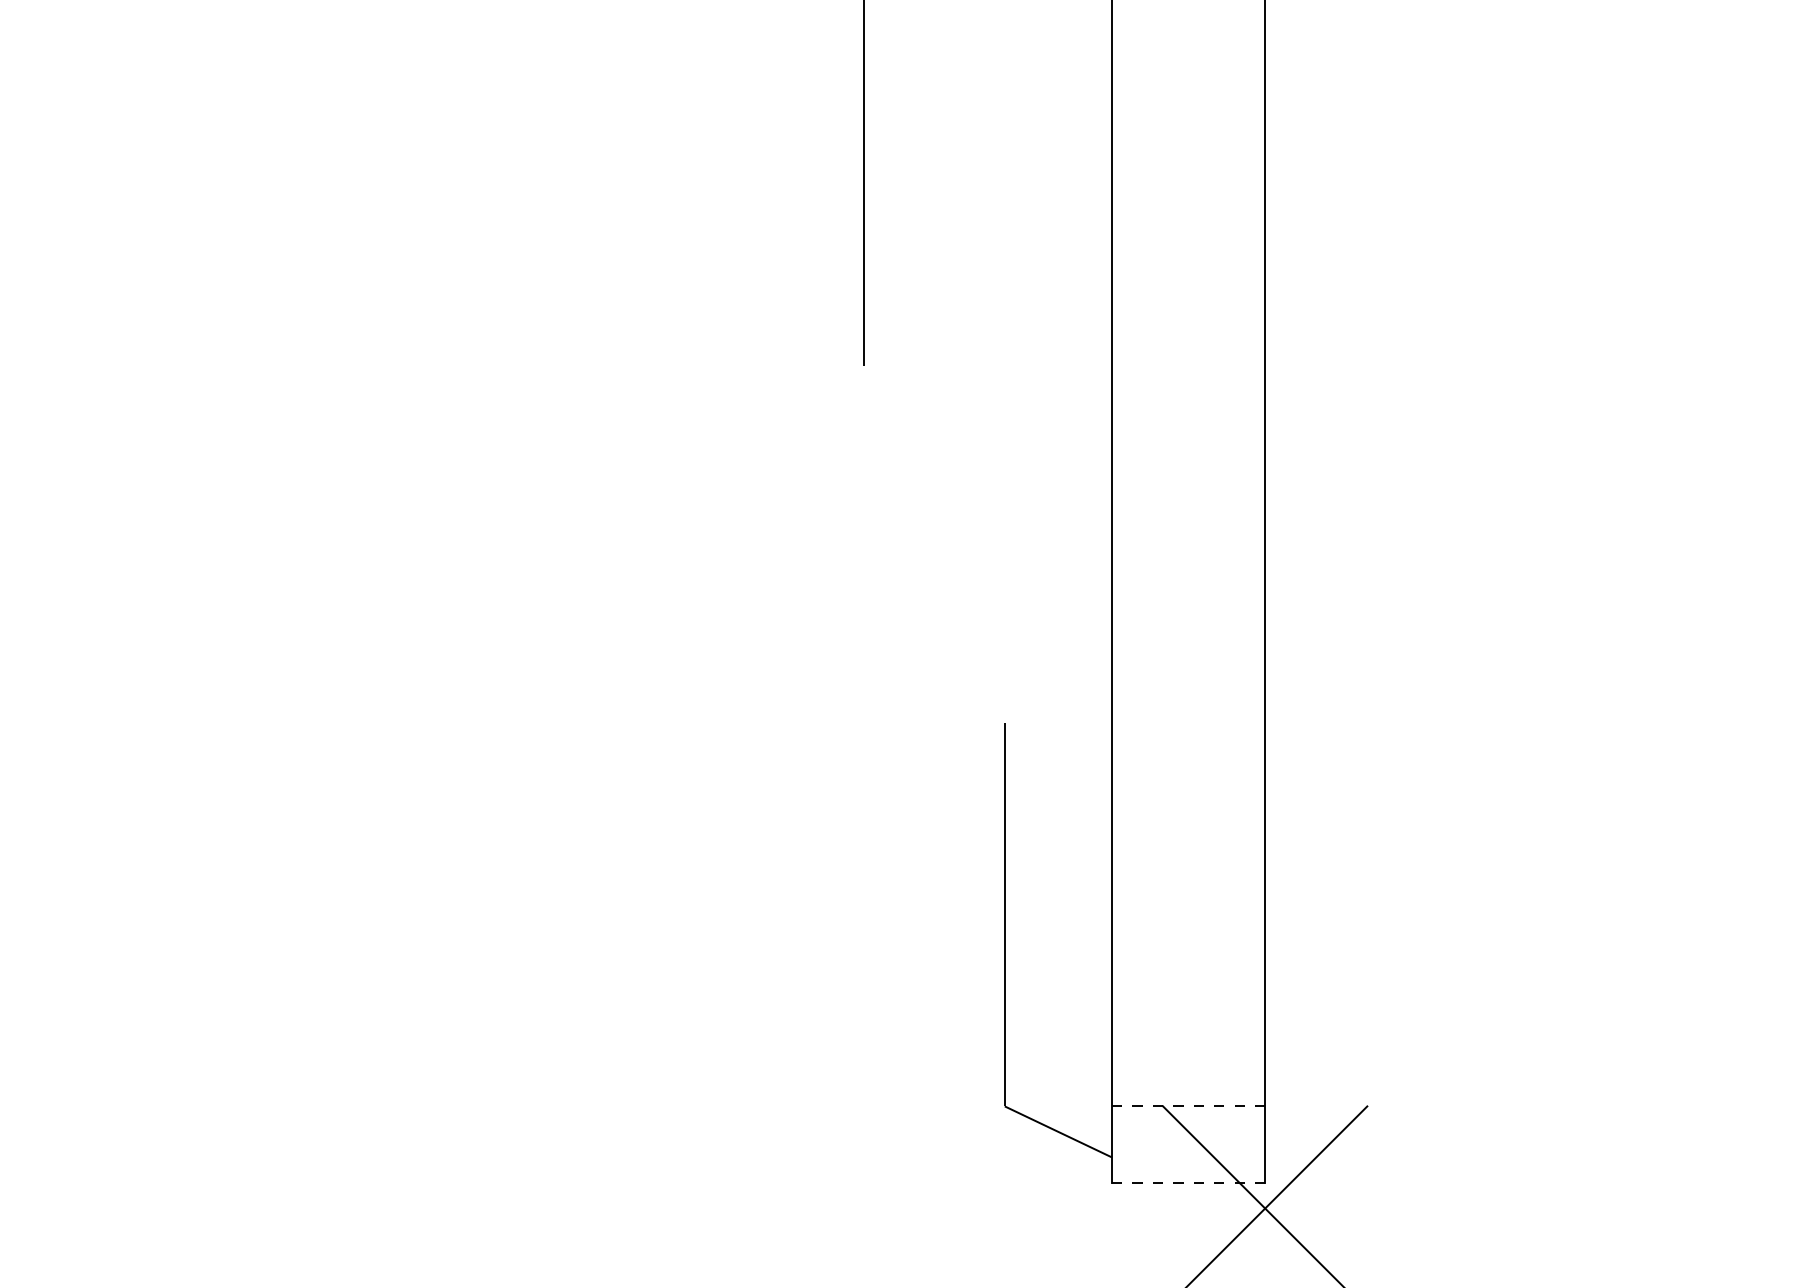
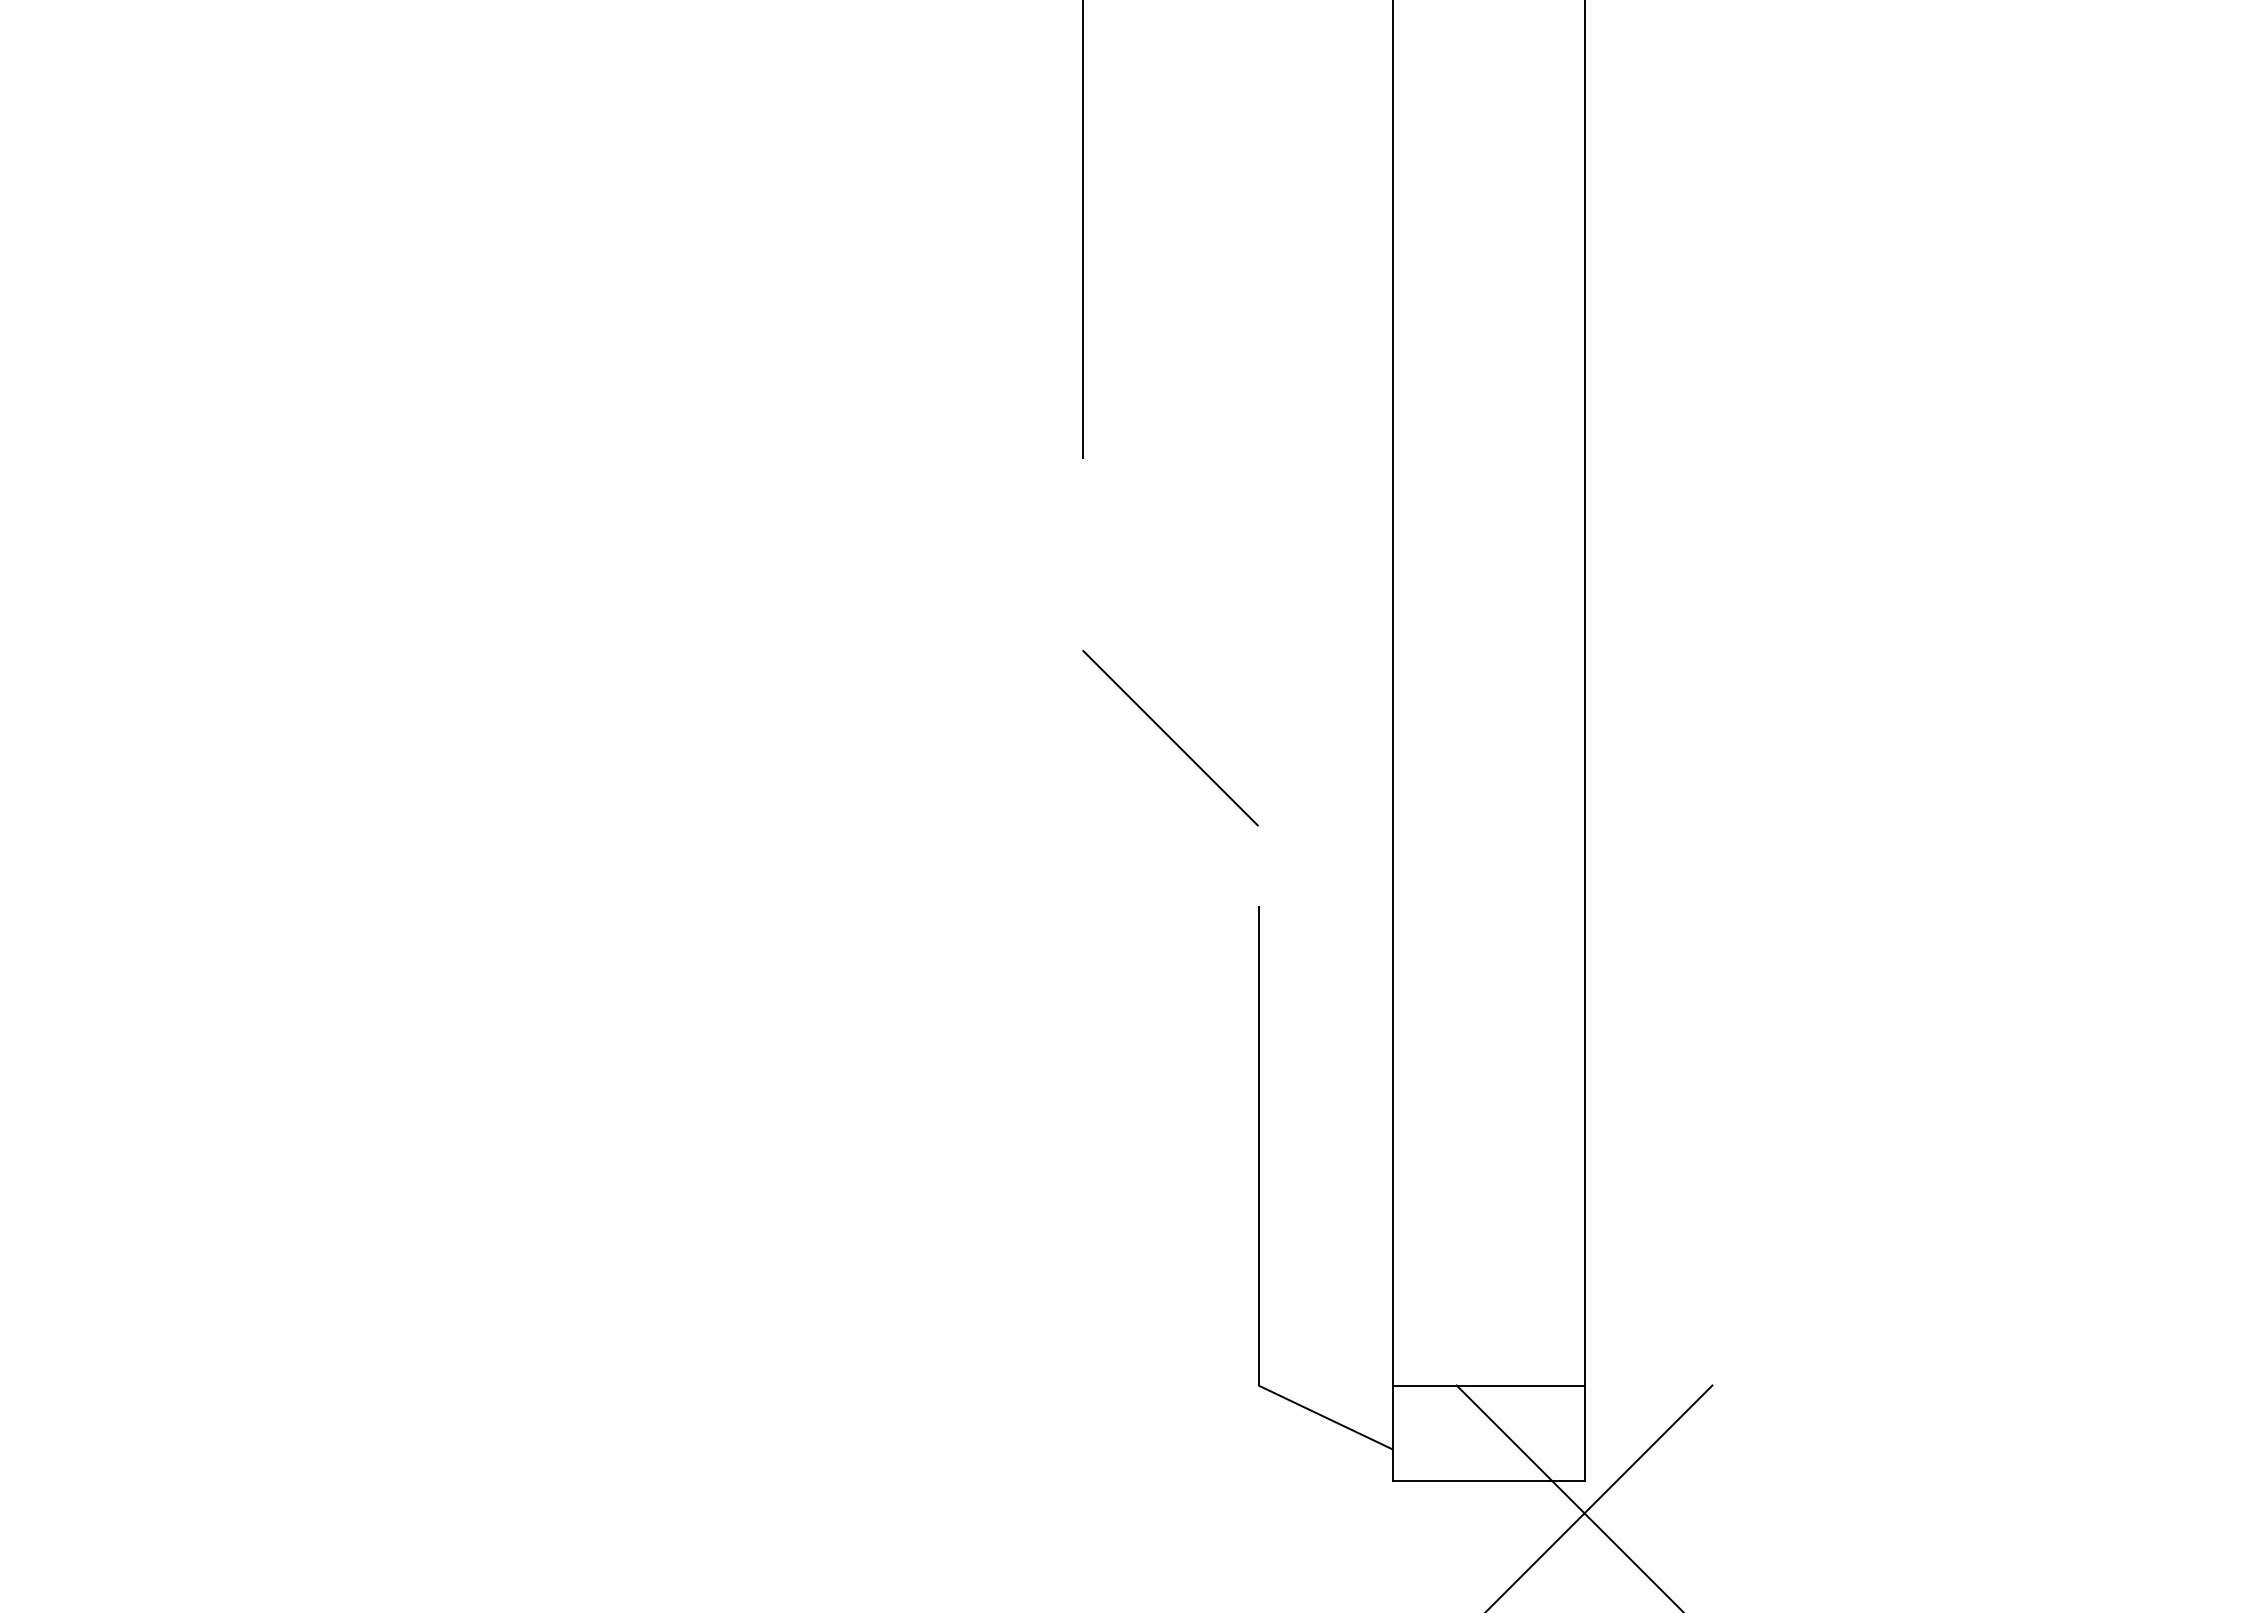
line: (934, 588) -> (1170, 737), added
line: (1188, 1106) -> (1488, 1385), dashed -> solid
line: (1188, 1183) -> (1488, 1481), dashed -> solid

